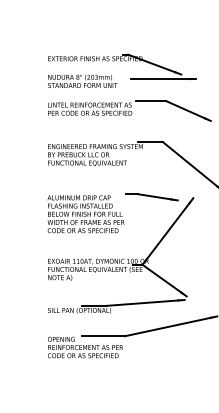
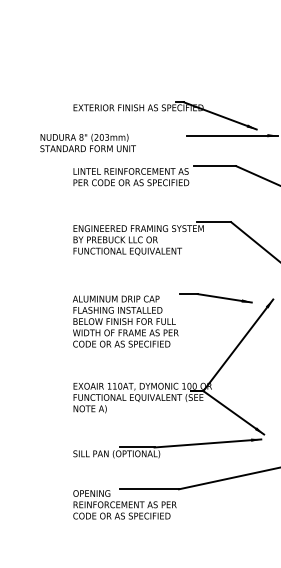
text: (82, 80) -> (87, 141), moved

